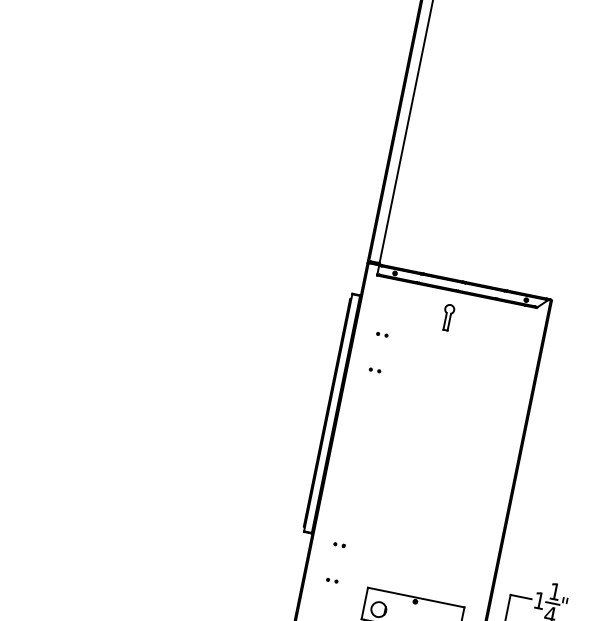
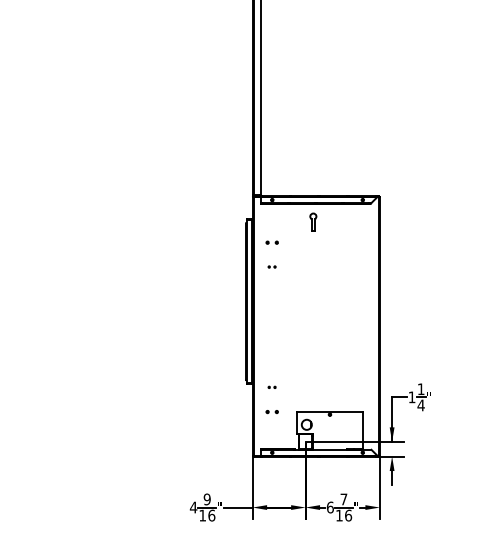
part: (381, 333) -> (271, 241), size x1.6
part: (331, 579) -> (271, 411), size x1.6

